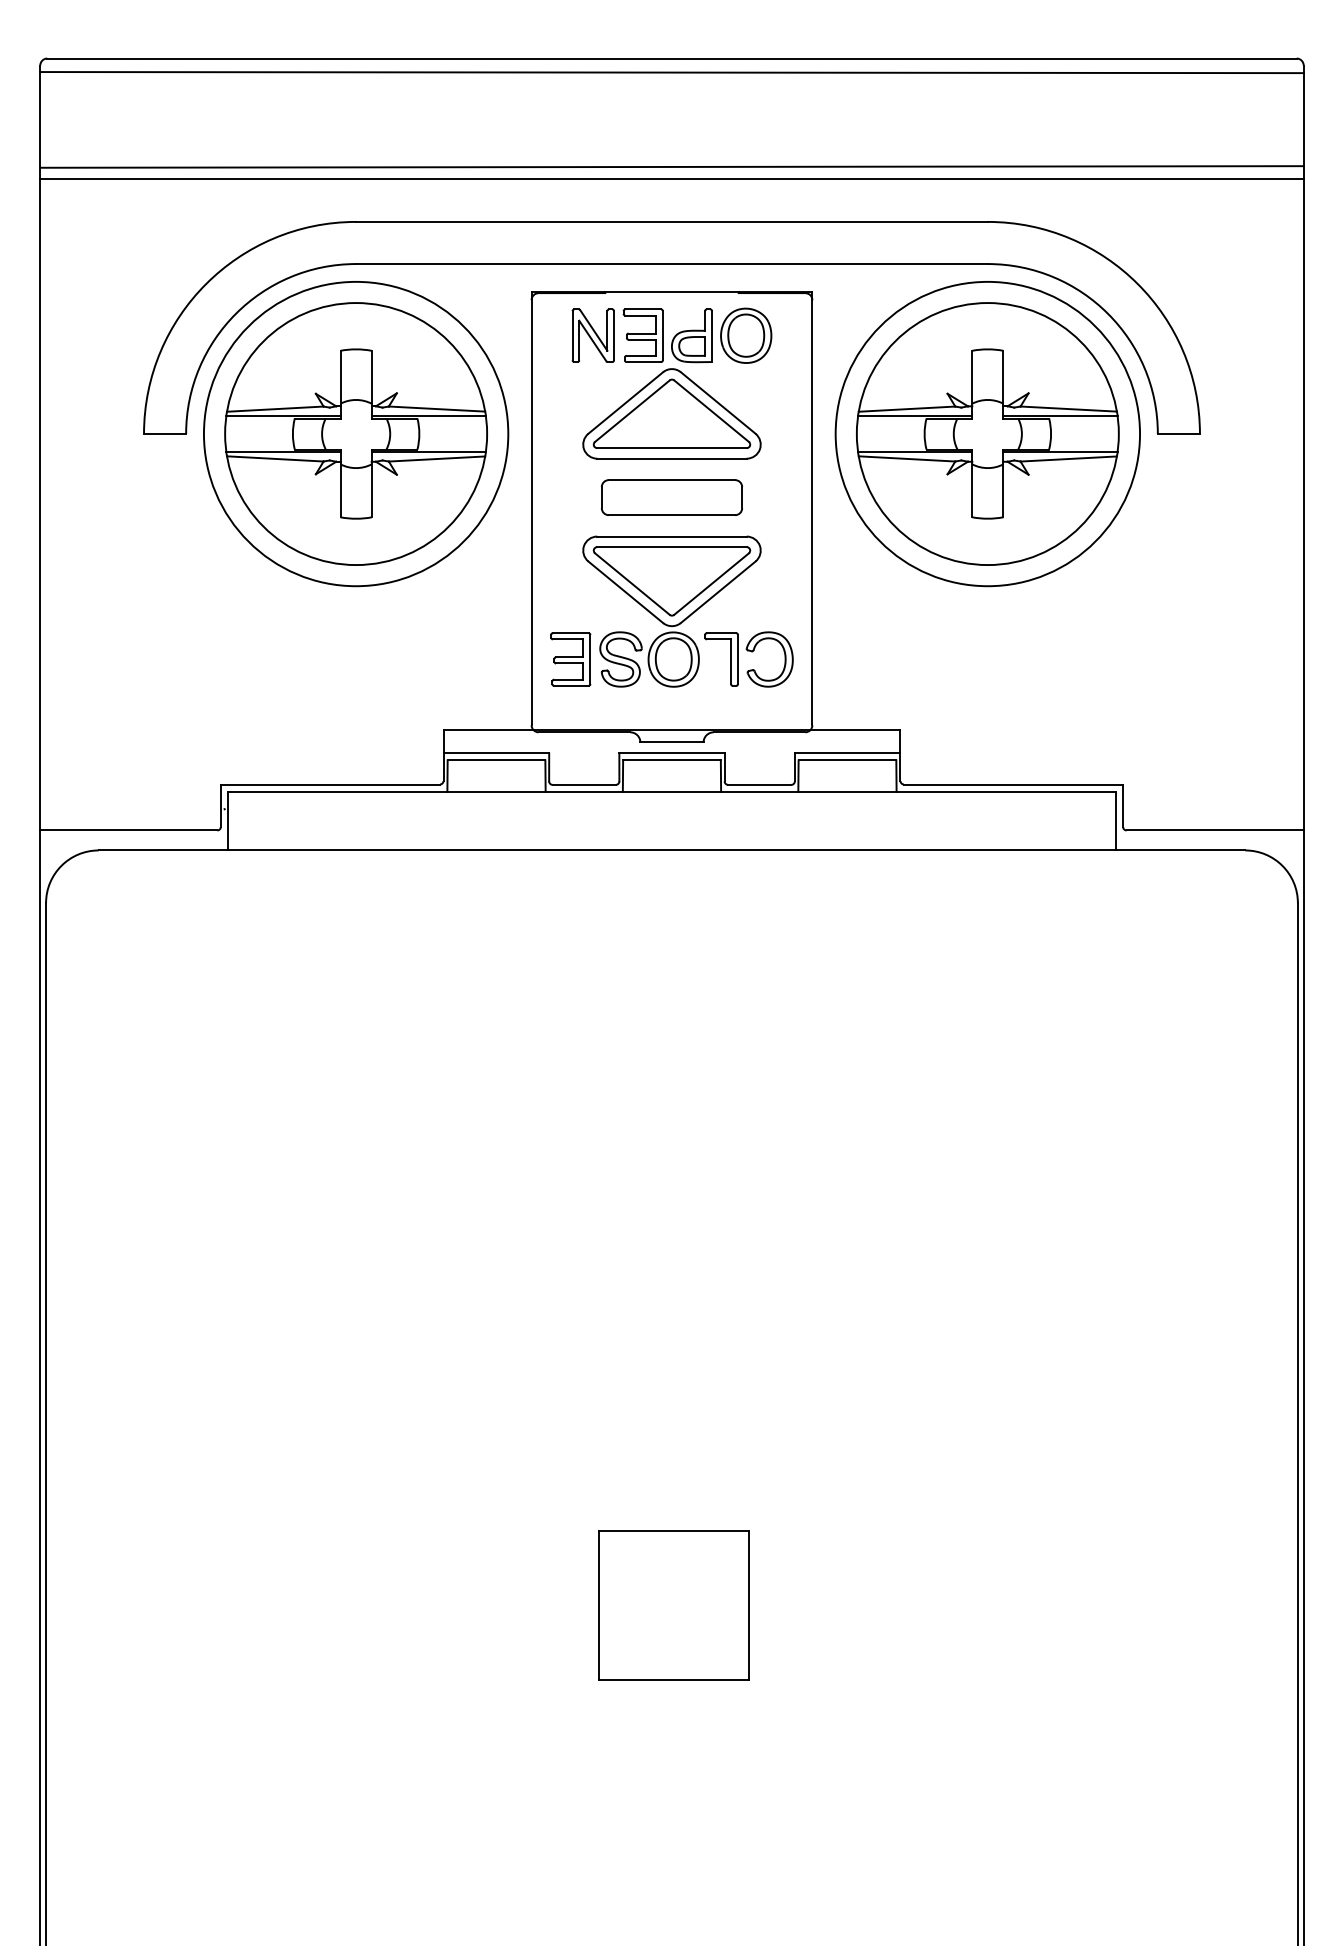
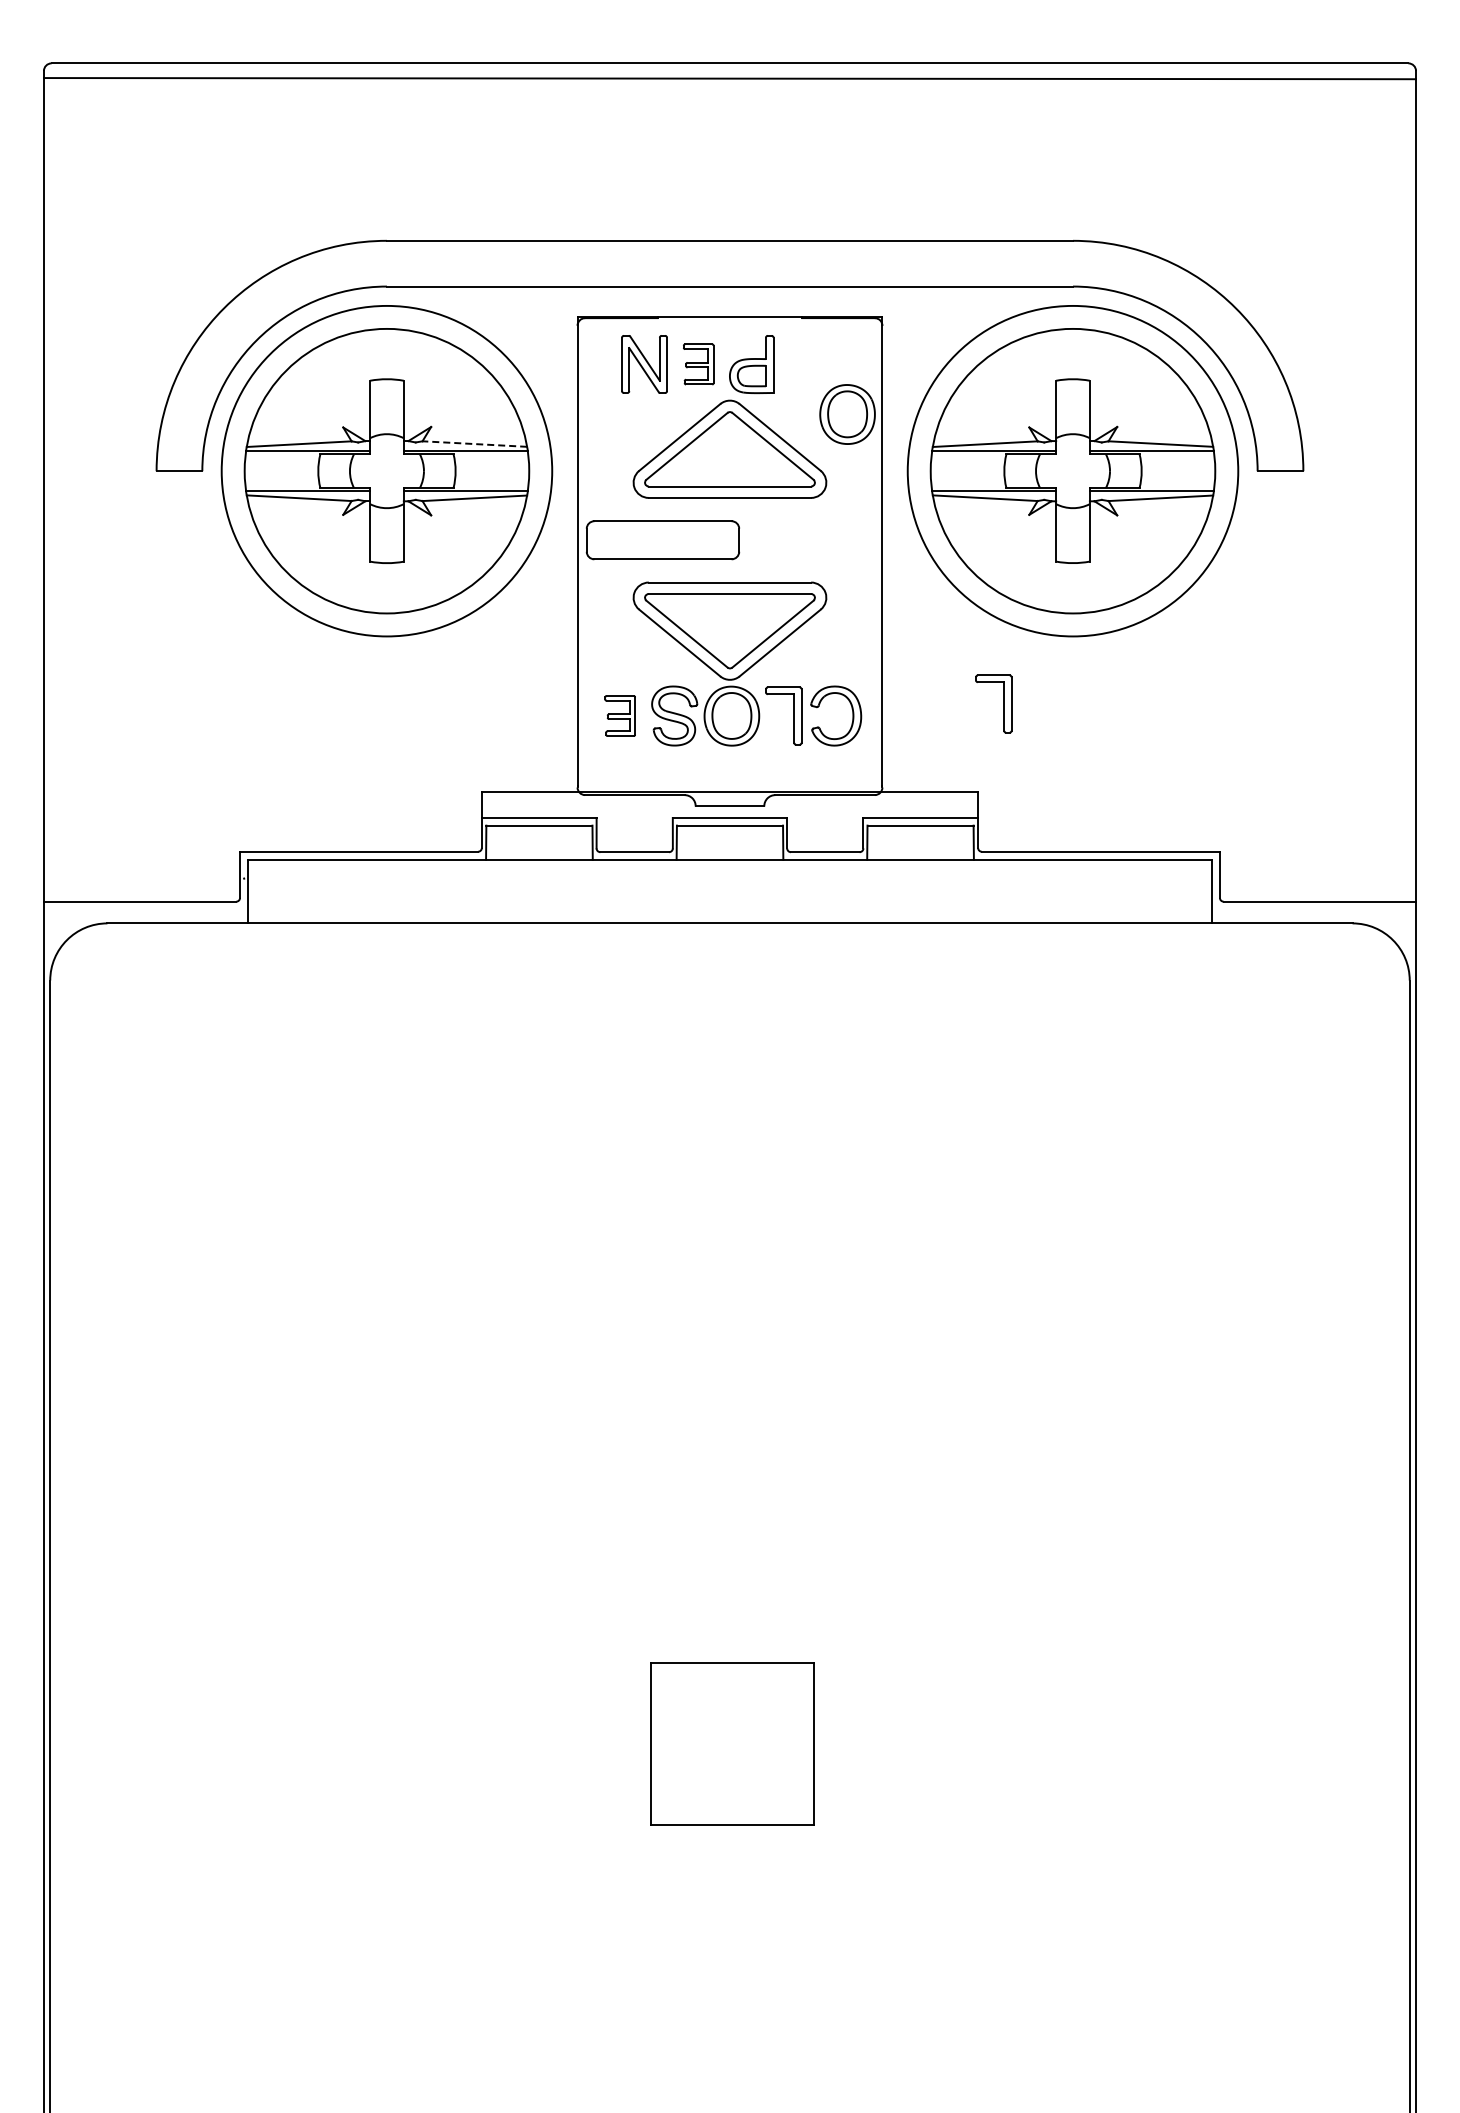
line: (671, 167) -> (729, 181), removed
line: (671, 179) -> (729, 194), removed
part: (642, 335) -> (698, 364), size x0.7
part: (746, 335) -> (847, 414), moved
line: (436, 409) -> (474, 444), solid -> dashed
part: (671, 497) -> (662, 540), moved
part: (923, 647) -> (1003, 703), added
part: (571, 659) -> (620, 715), size x0.7

